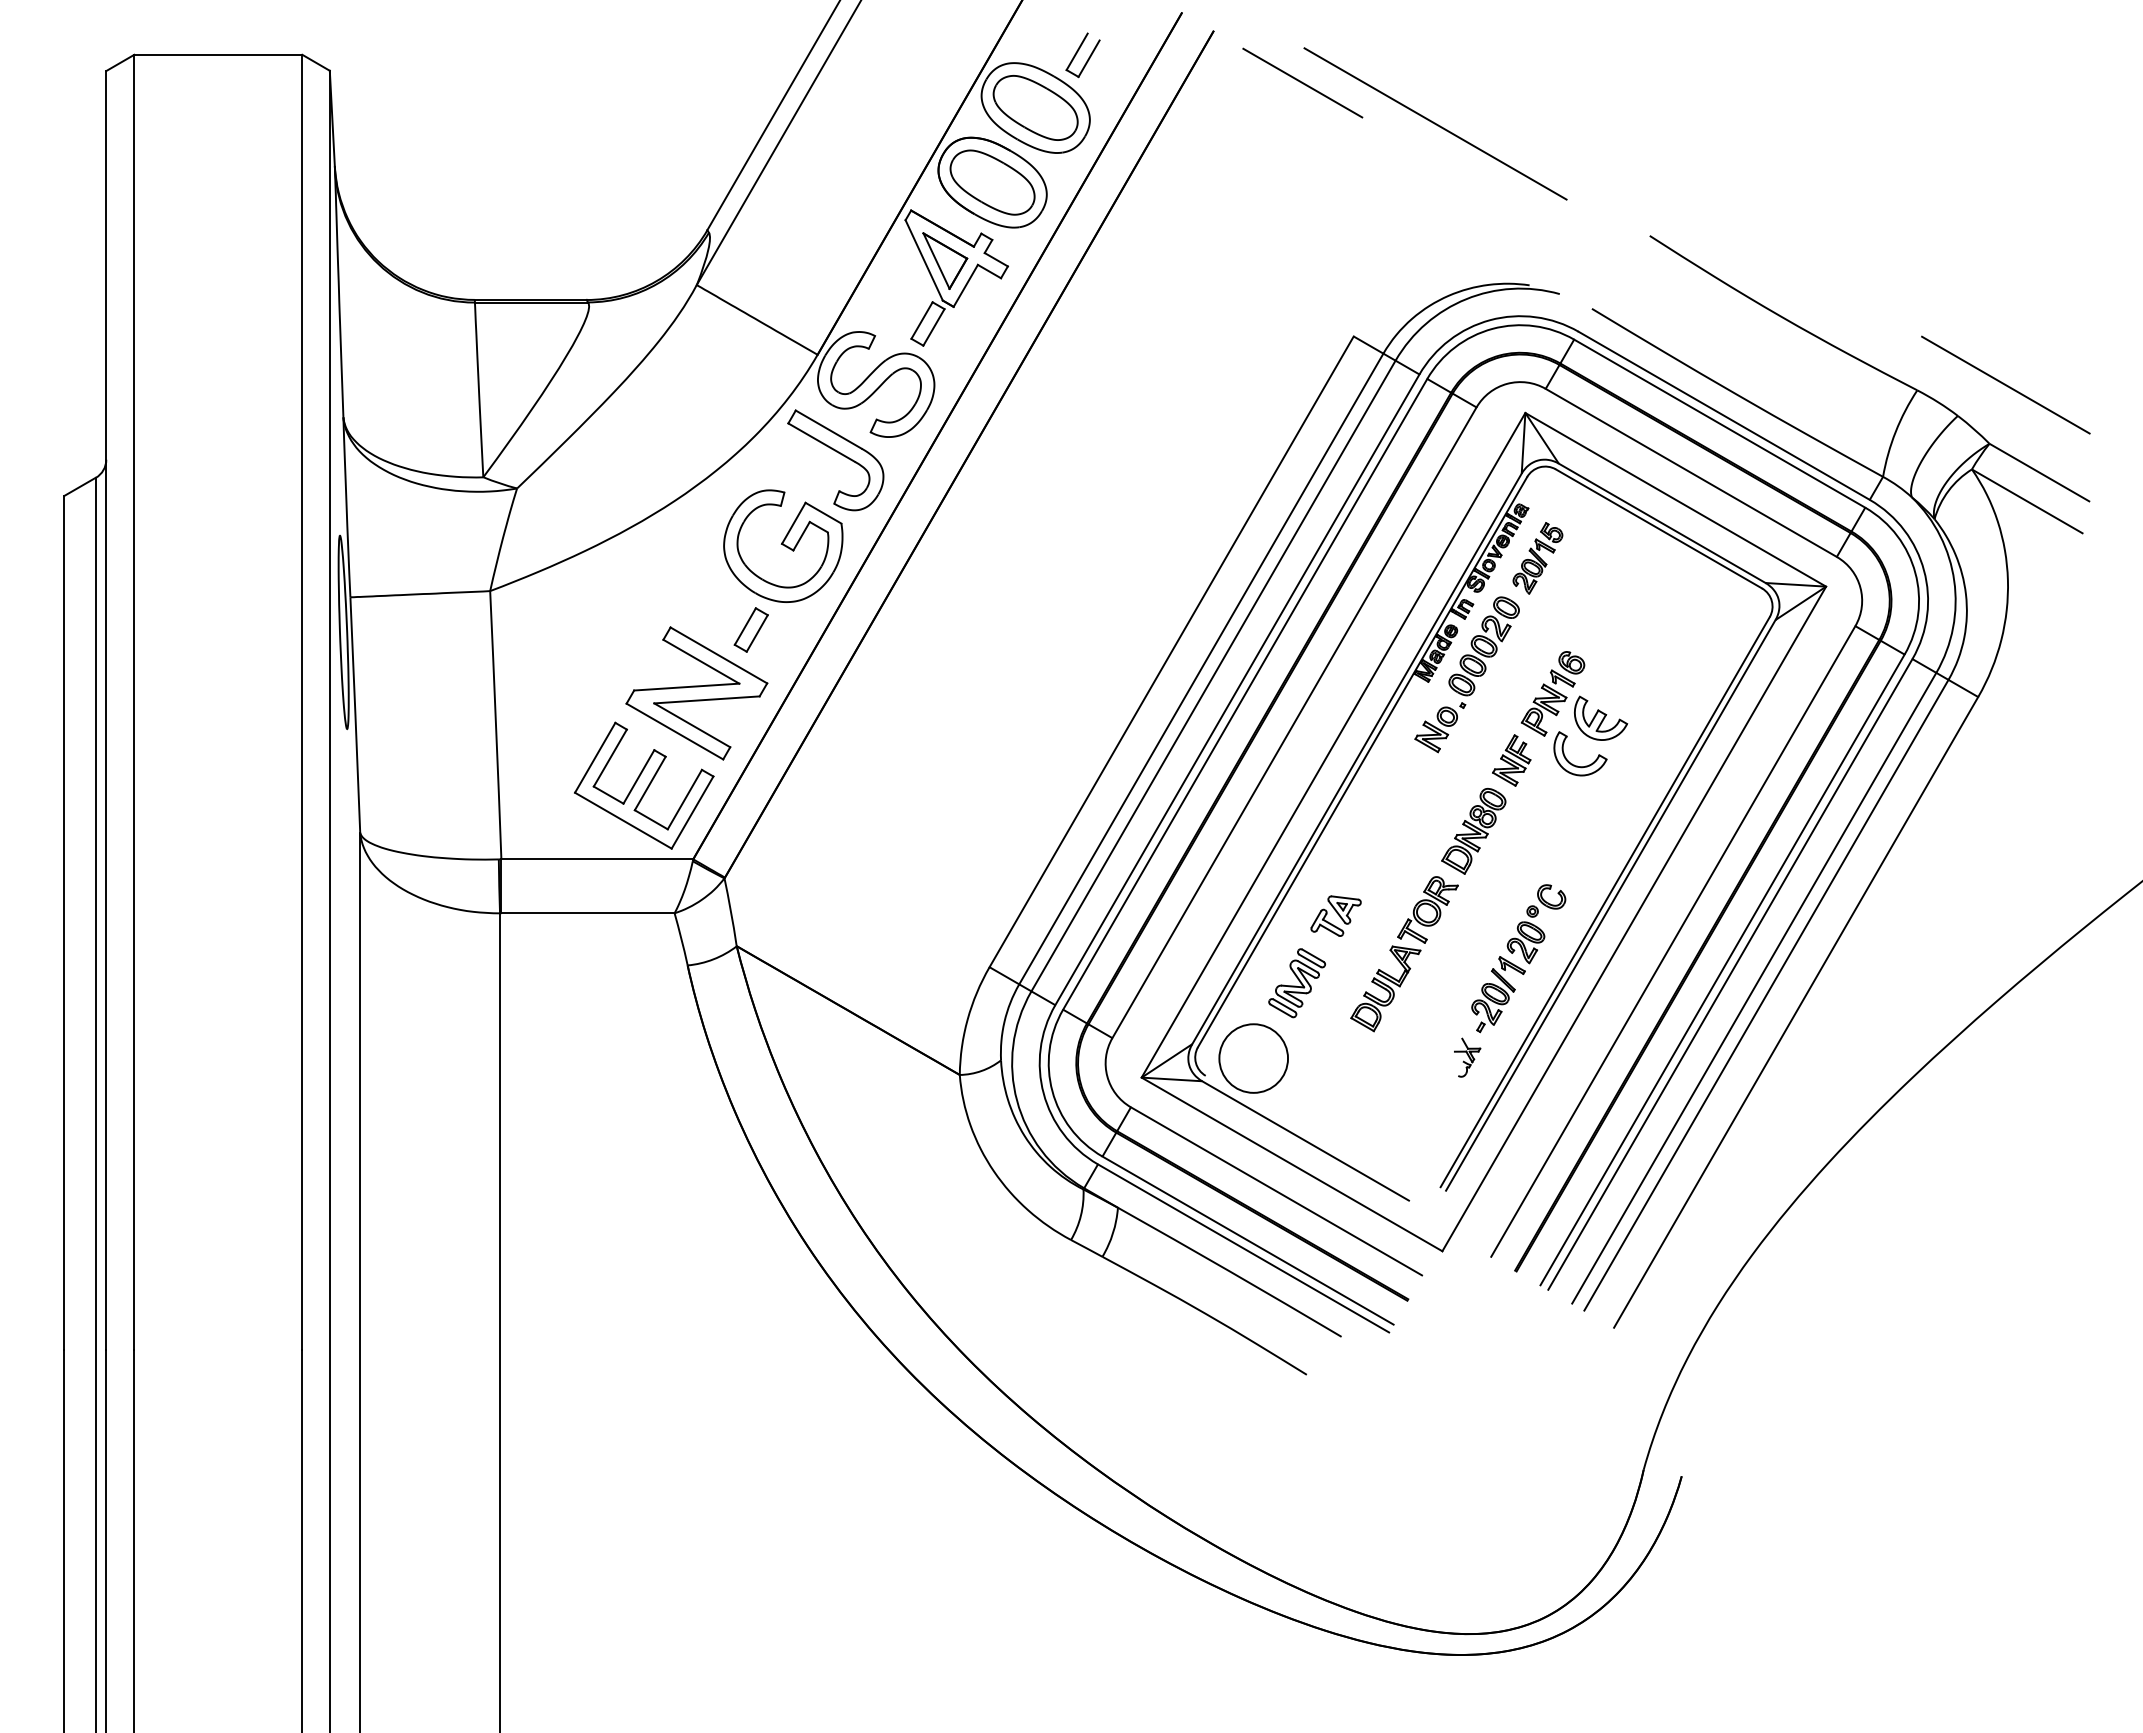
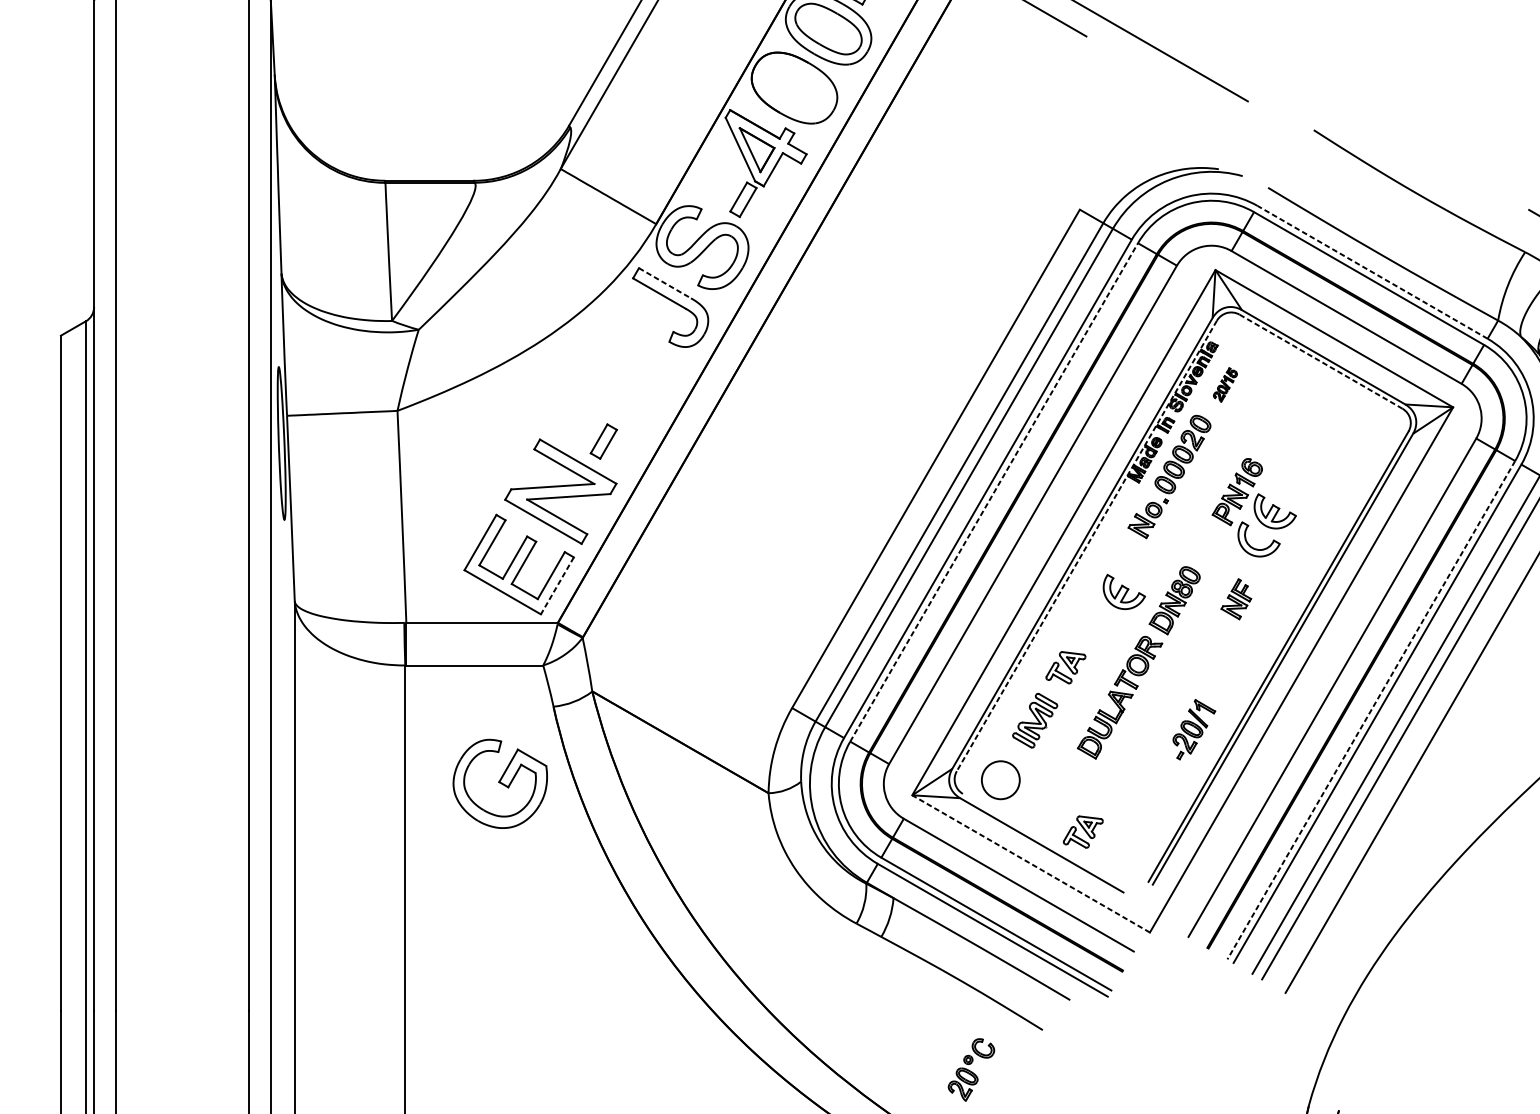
part: (992, 182) -> (794, 87), removed
line: (1723, 415) -> (1372, 272), solid -> dashed
line: (829, 429) -> (665, 283), solid -> dashed
line: (1658, 528) -> (1320, 361), solid -> dashed
part: (783, 545) -> (500, 783), moved
part: (1537, 558) -> (1225, 385), size x0.6
line: (1245, 693) -> (994, 491), solid -> dashed
part: (1511, 760) -> (1236, 599), moved
line: (1362, 762) -> (1086, 546), solid -> dashed
line: (692, 812) -> (557, 585), solid -> dashed
part: (1410, 819) -> (1124, 591), added
part: (1536, 924) -> (971, 1070), moved
line: (1722, 970) -> (1371, 710), solid -> dashed
part: (1467, 1057) -> (1169, 779), removed
circle: (1253, 1058) -> (1000, 780), size x0.7
part: (1357, 1123) -> (1082, 831), added
line: (1292, 1164) -> (1031, 863), solid -> dashed

